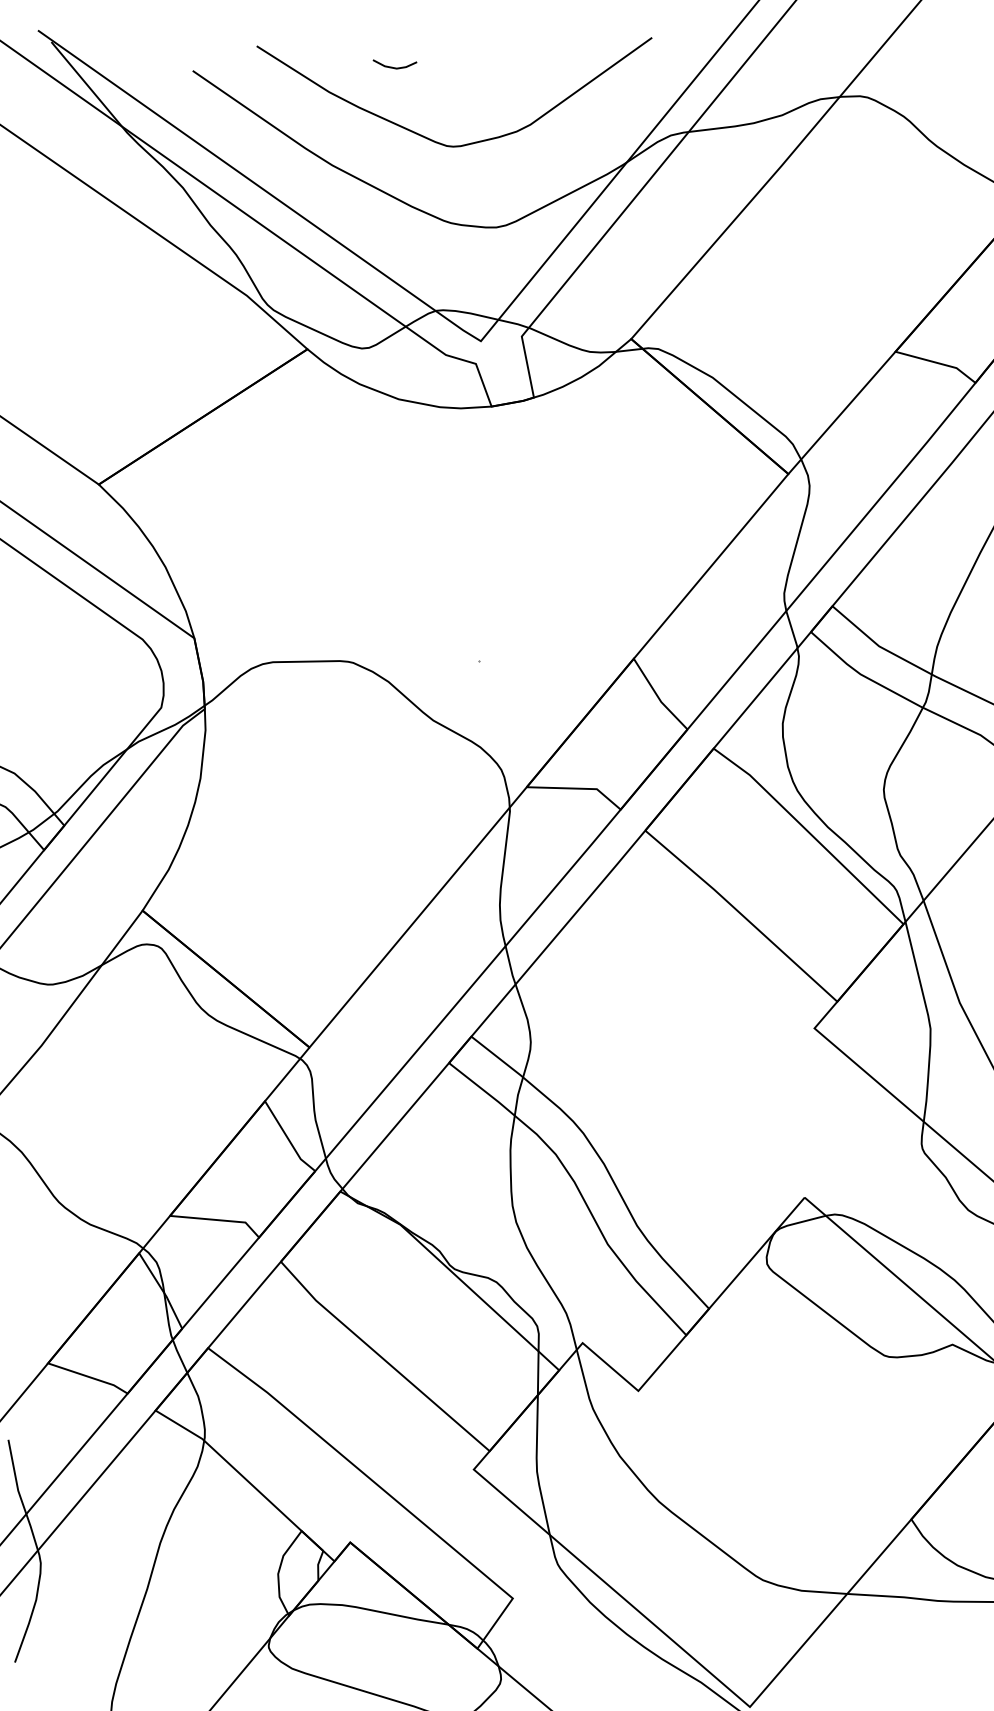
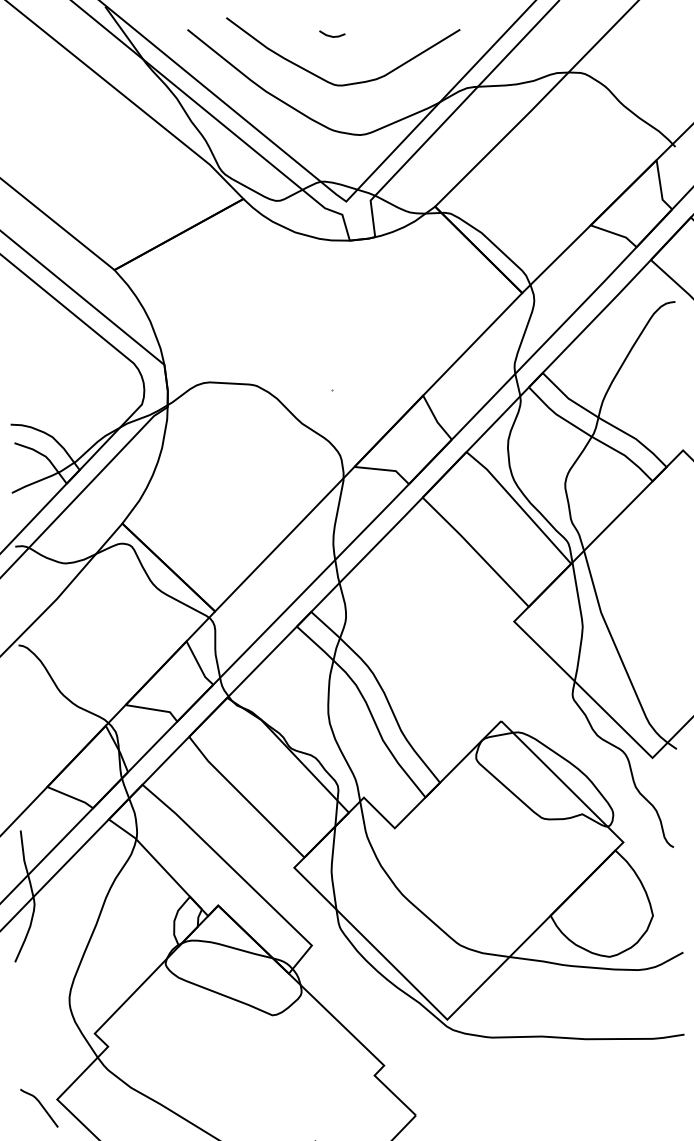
line: (395, 66) -> (332, 35), moved

